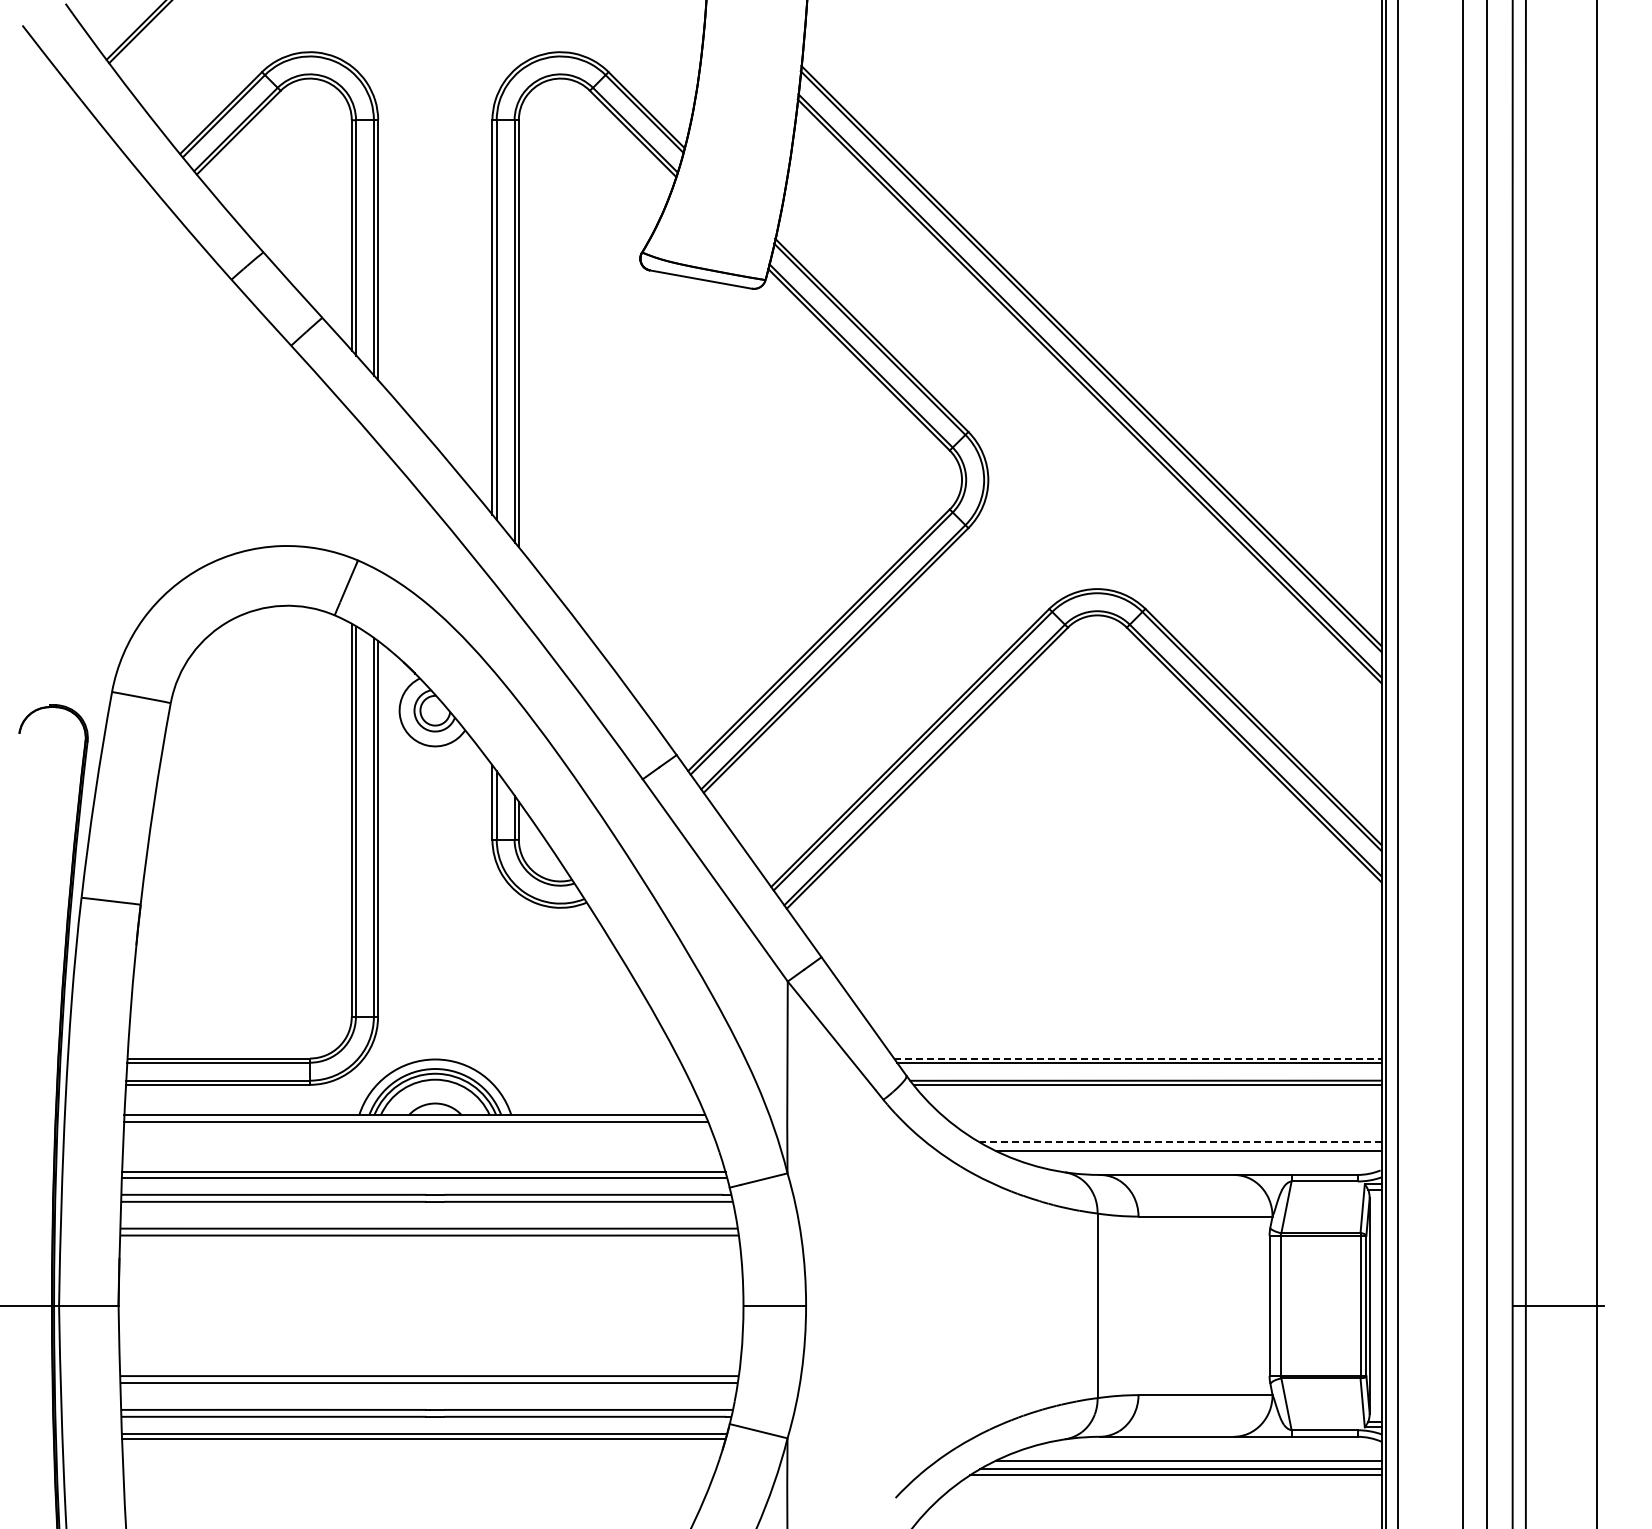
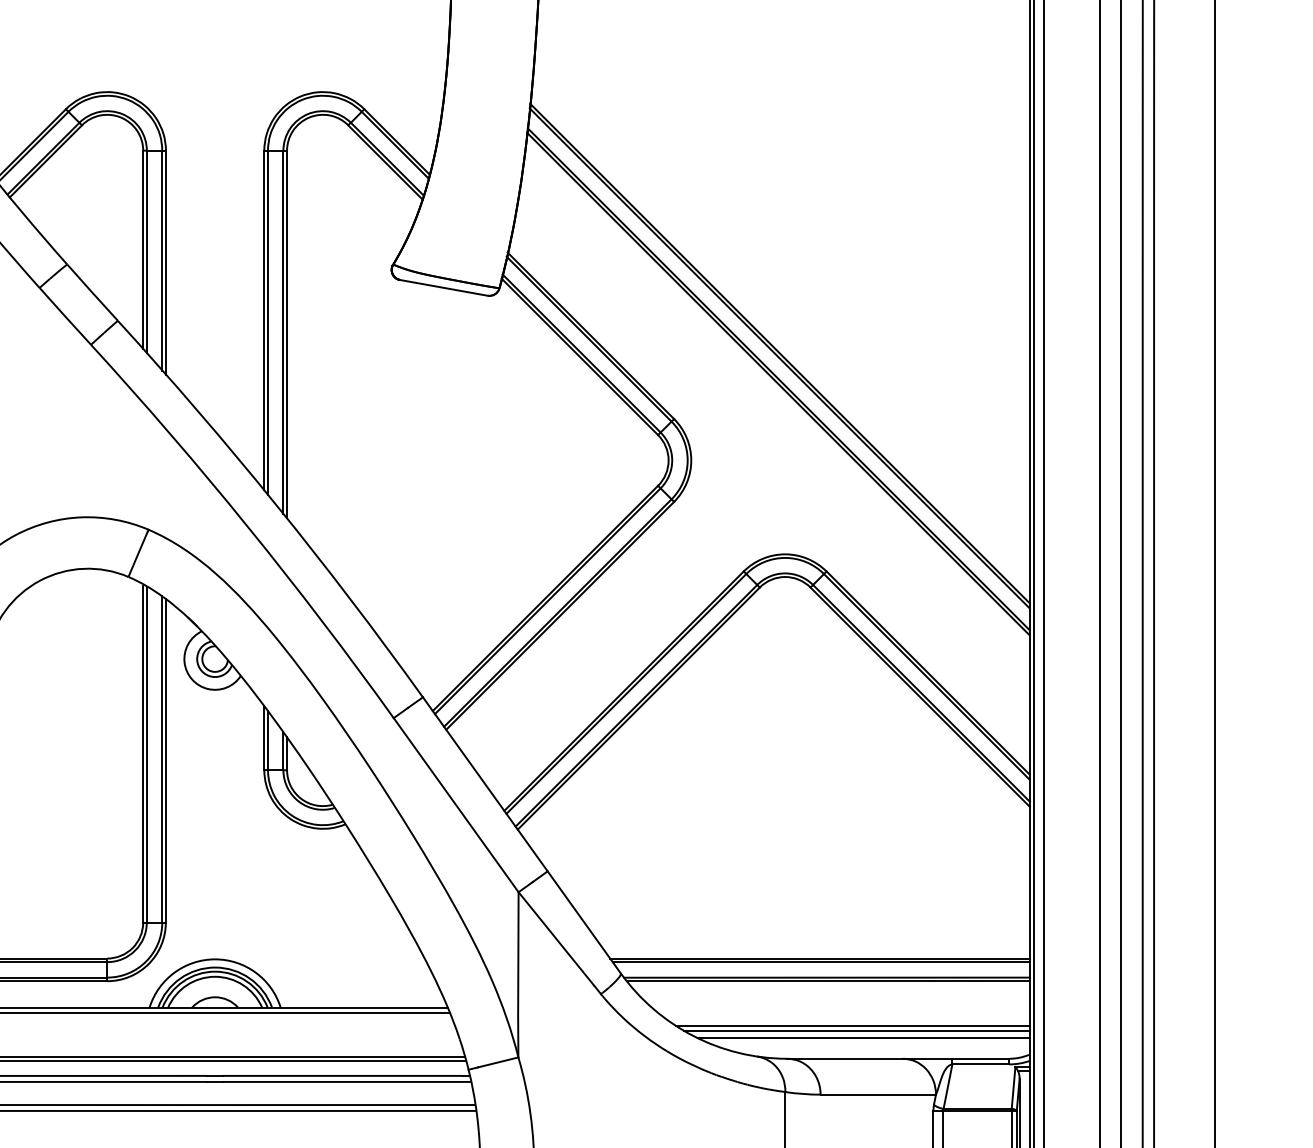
line: (1137, 1058) -> (819, 958), dashed -> solid
line: (1175, 1136) -> (852, 1025), added
line: (1180, 1142) -> (856, 1030), dashed -> solid

